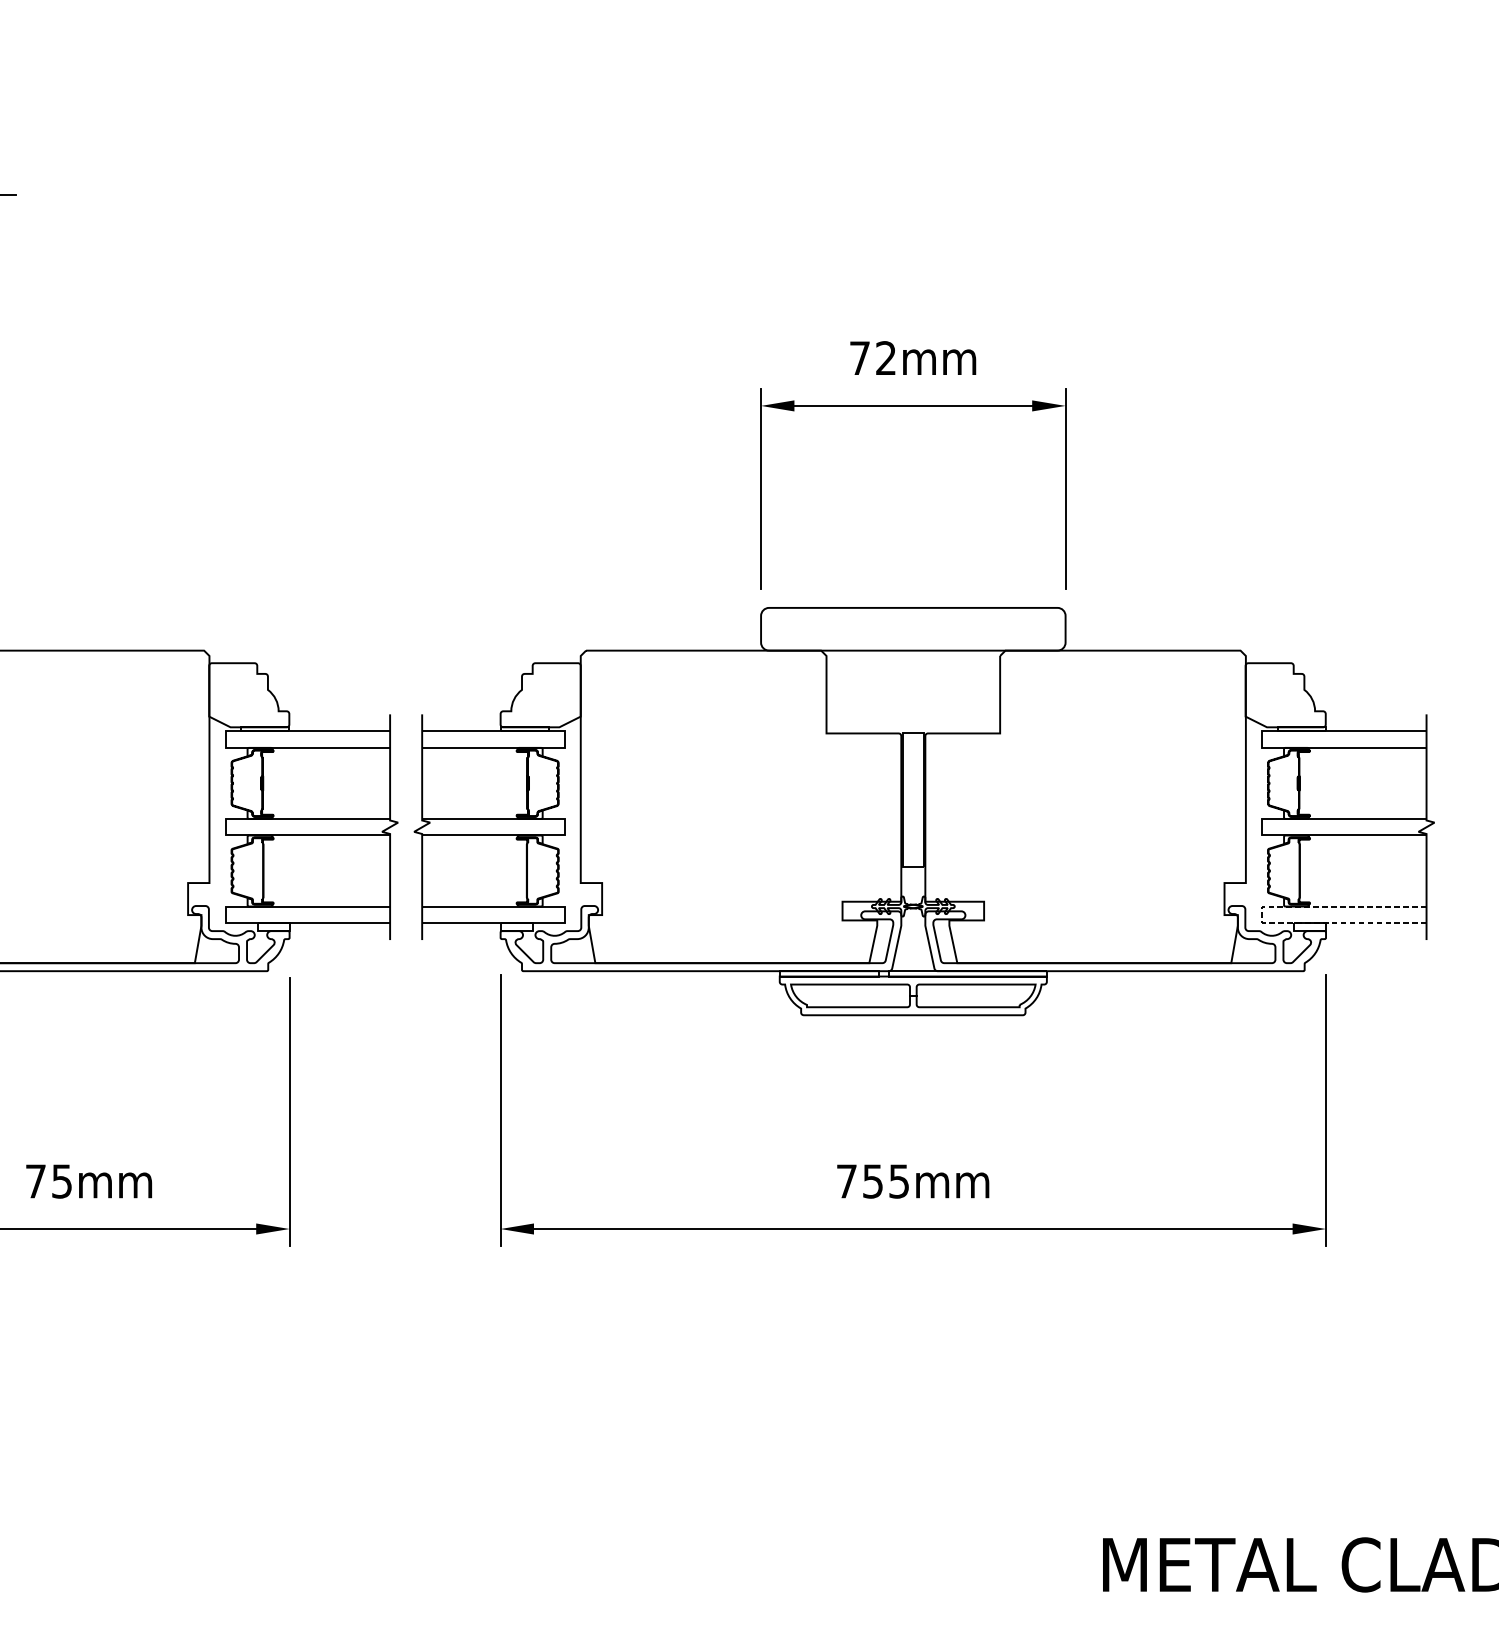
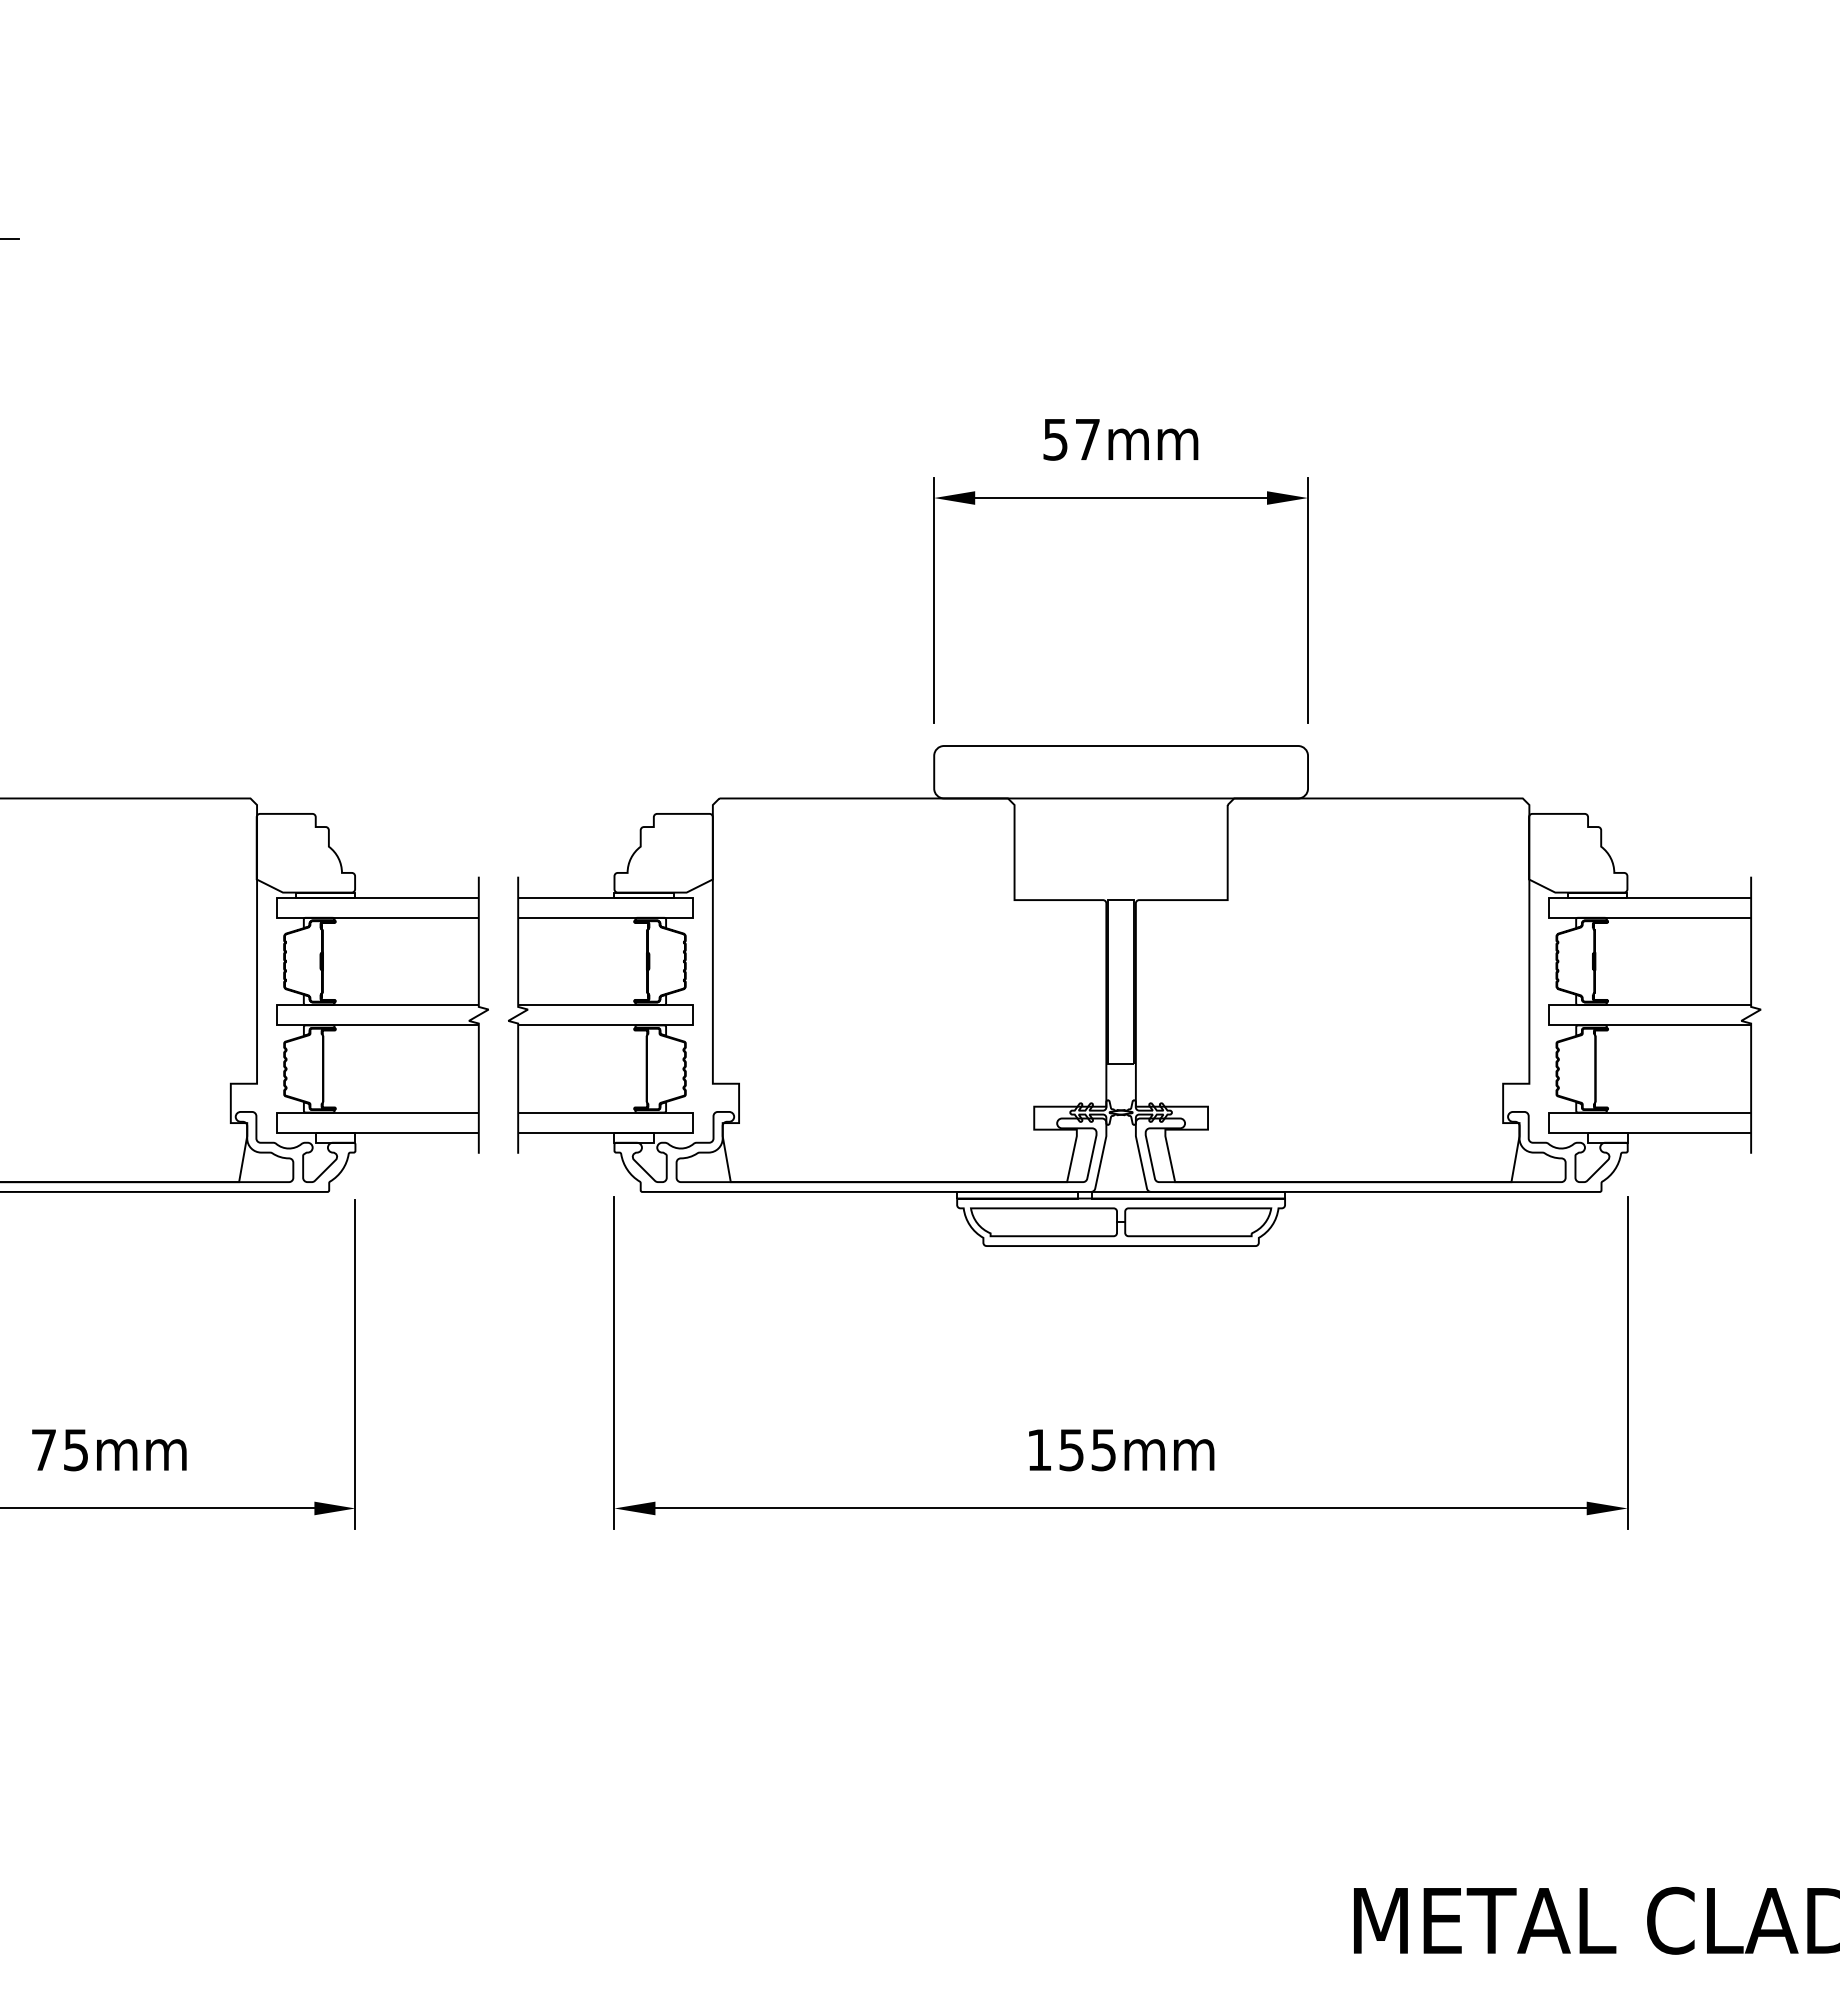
text: (872, 358) -> (1071, 439), 72mm -> 57mm
line: (1262, 915) -> (1549, 1123), dashed -> solid
text: (846, 1180) -> (1039, 1449), 755mm -> 155mm

